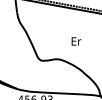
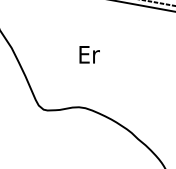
text: (76, 41) -> (89, 54), moved

